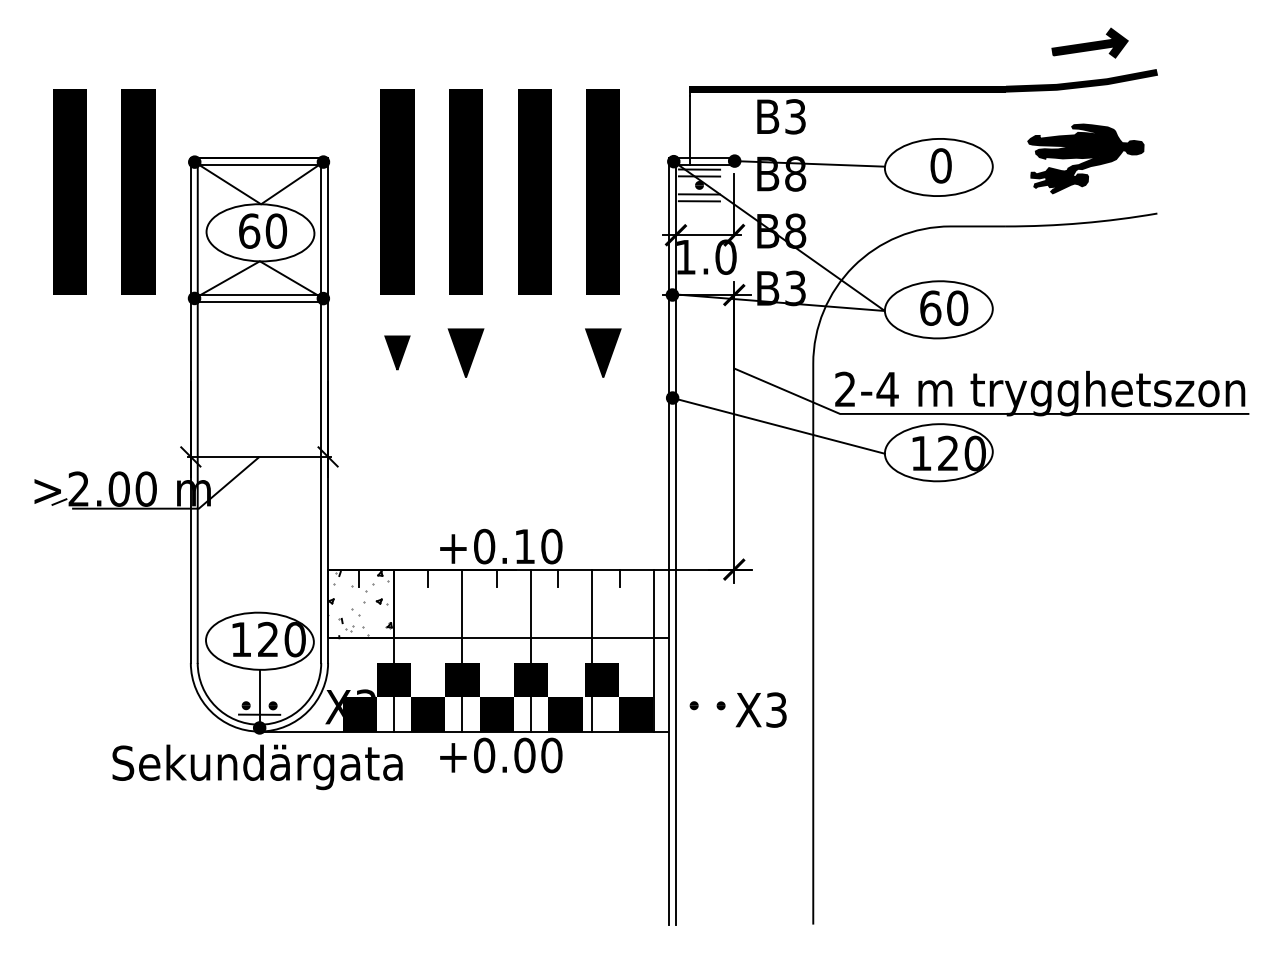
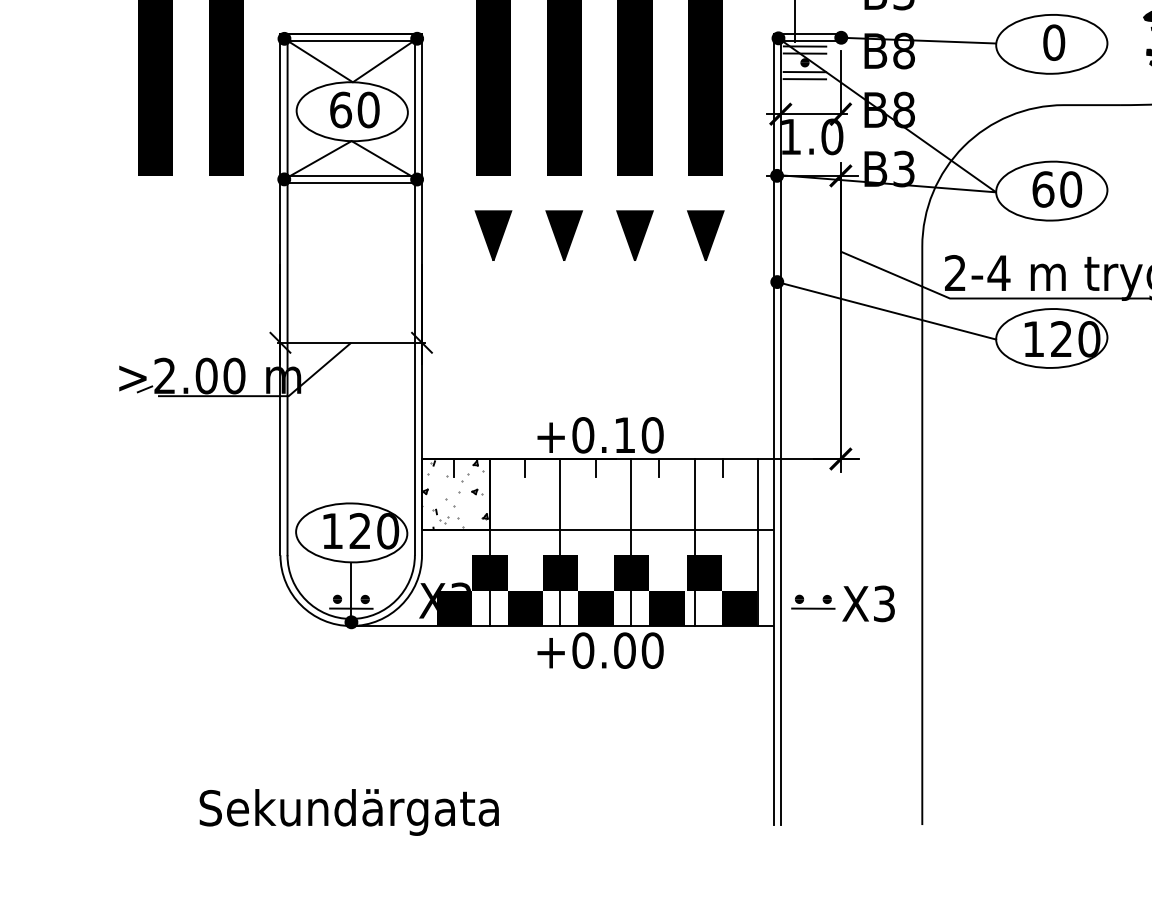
part: (397, 352) -> (493, 235), size x1.43
part: (534, 352) -> (634, 235), added
line: (707, 714) -> (813, 608), added
text: (257, 767) -> (349, 812), moved

